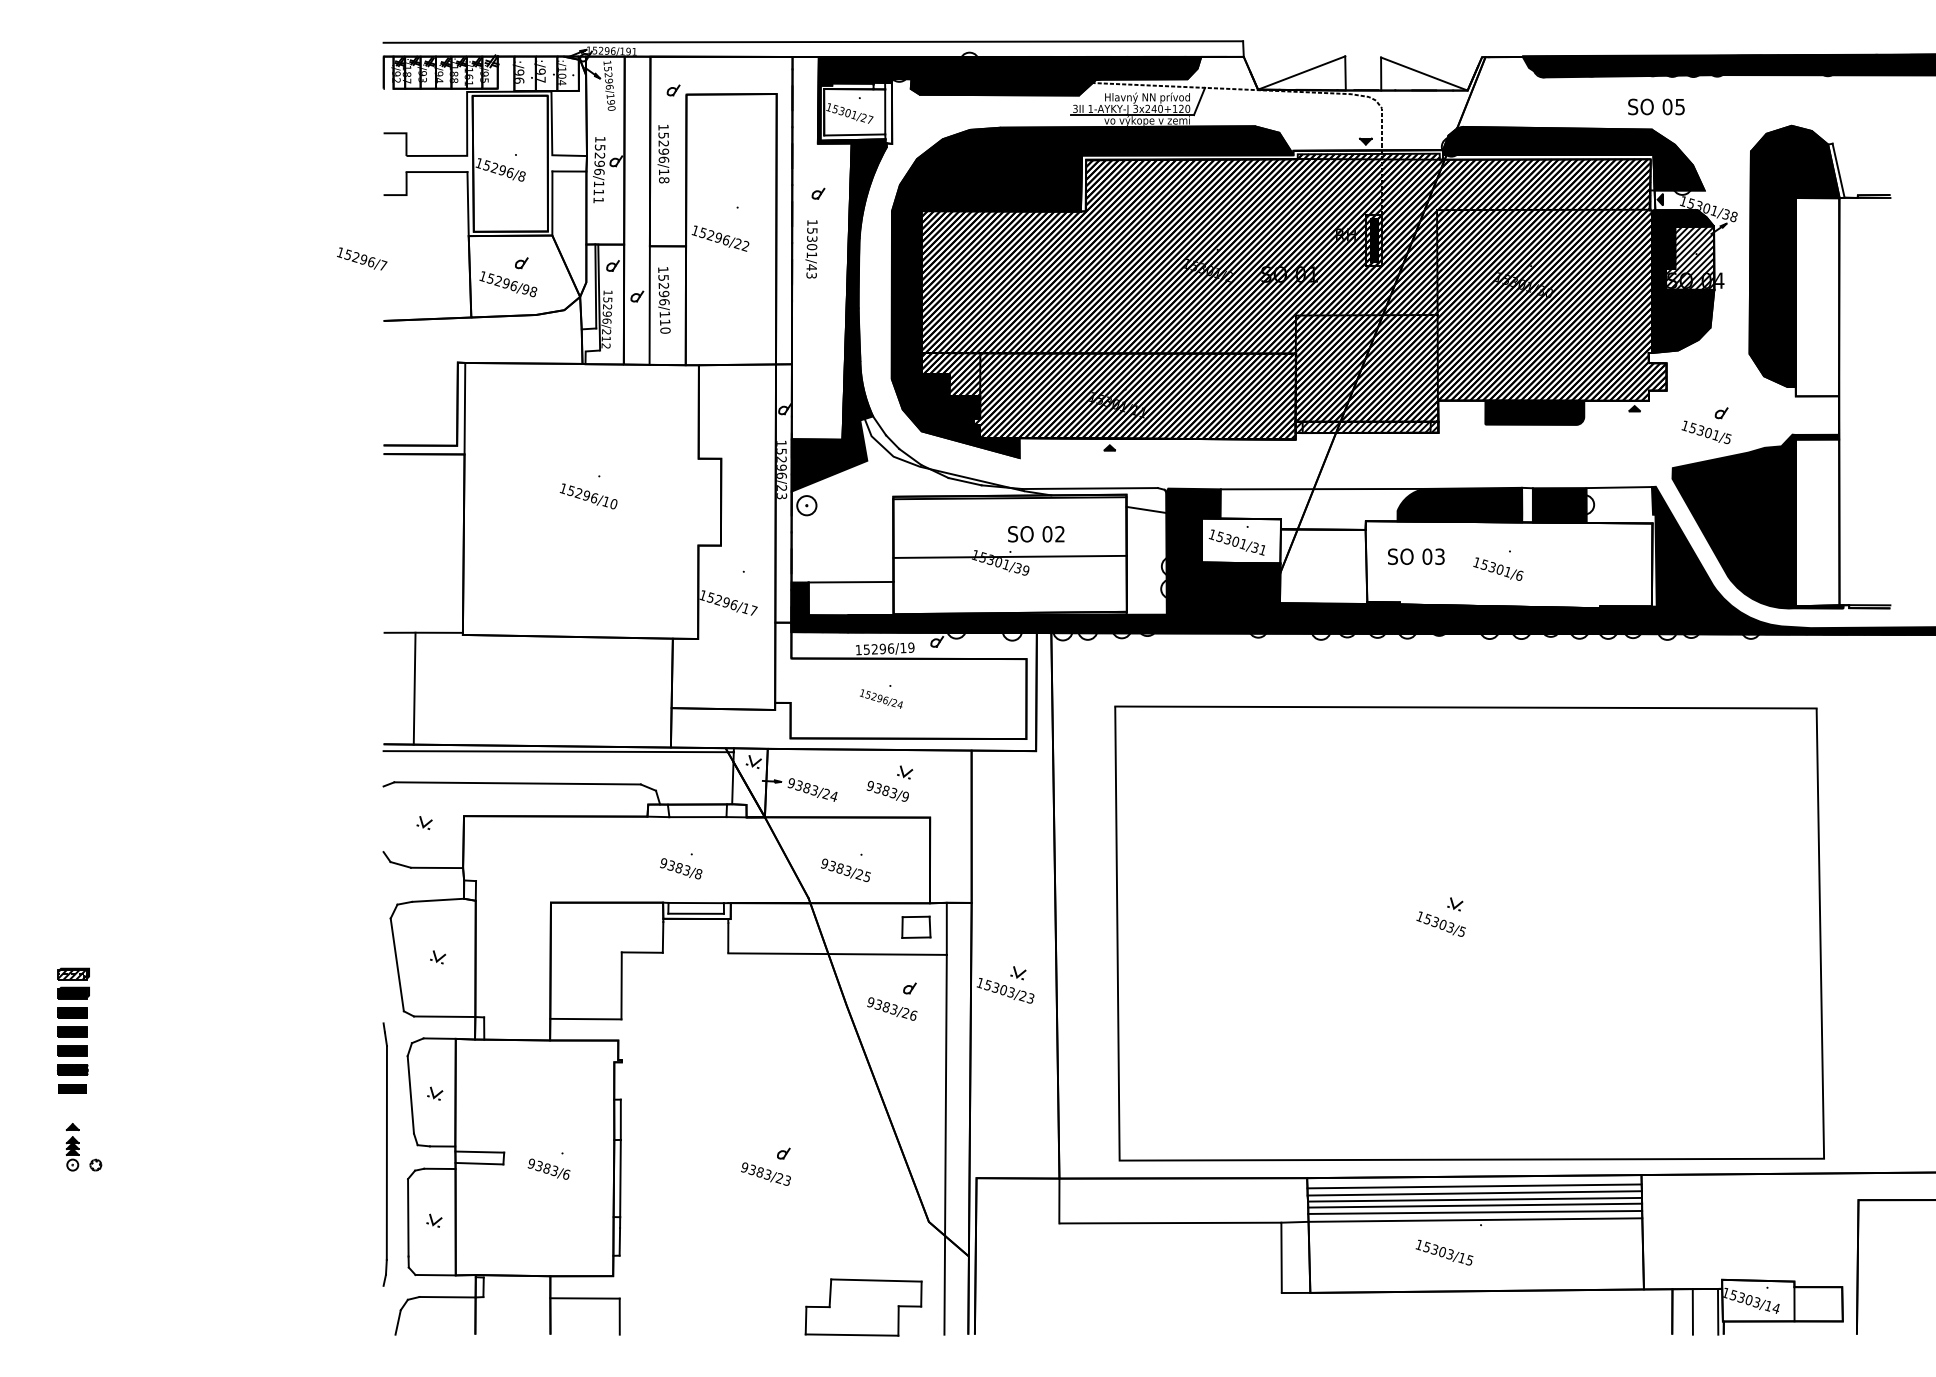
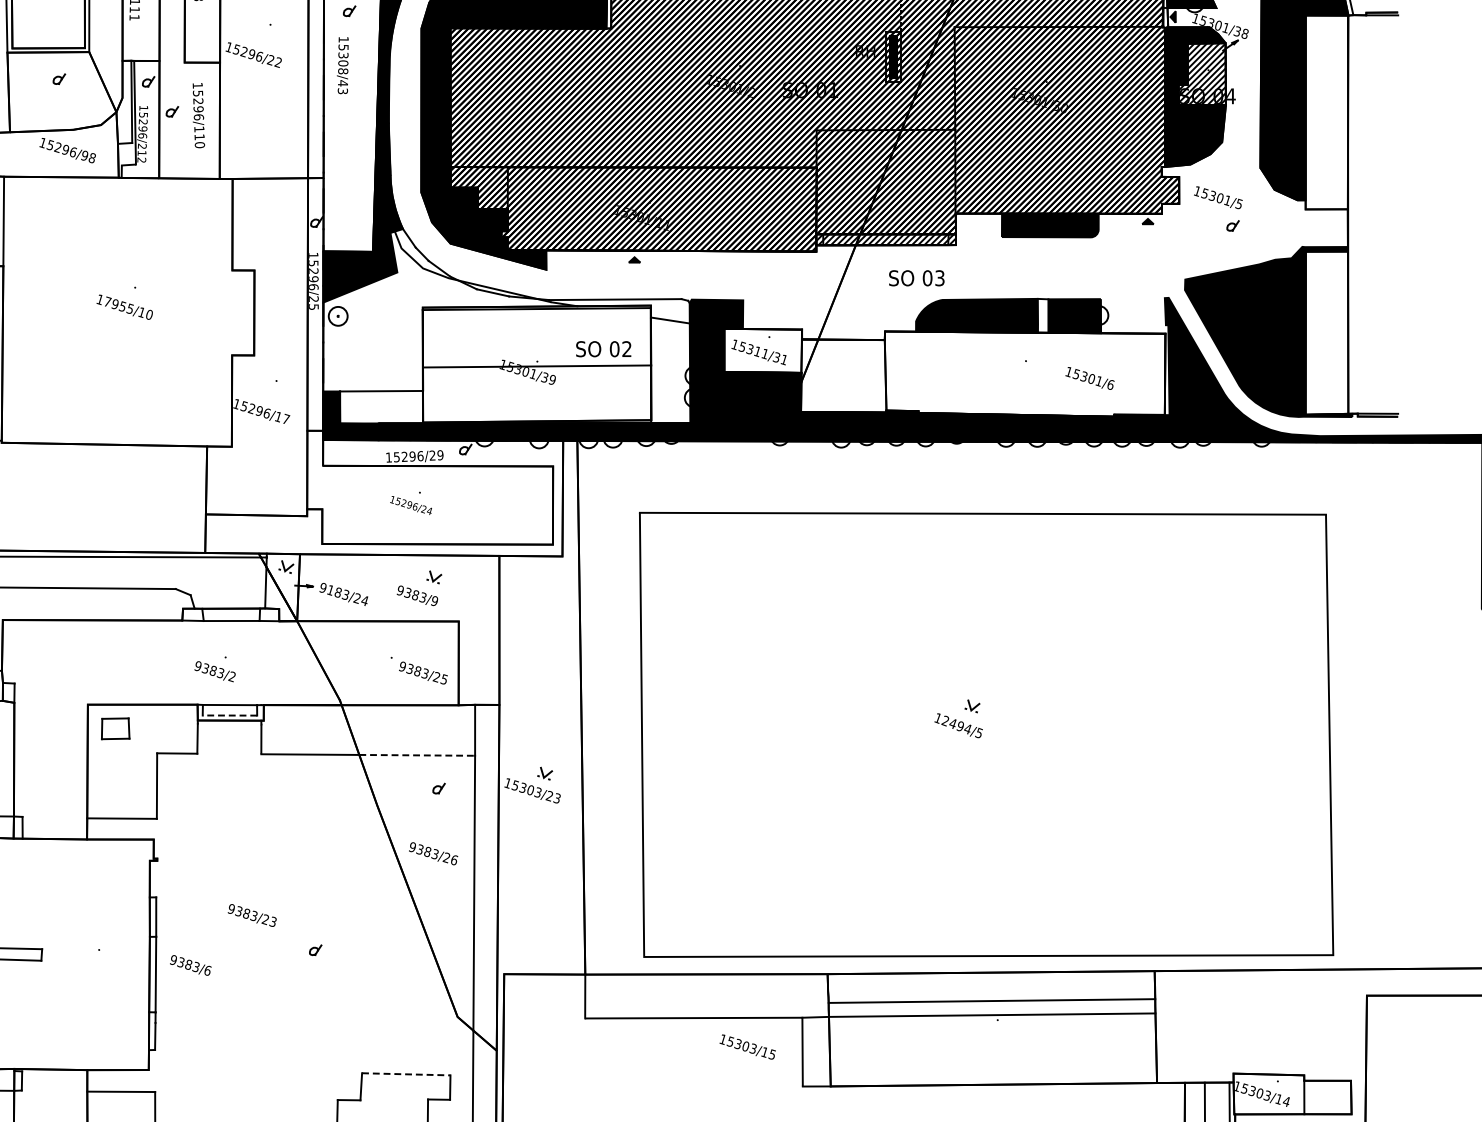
text: (811, 255) -> (342, 71), 15301/43 -> 15308/43
text: (508, 284) -> (67, 150), moved
line: (649, 305) -> (184, 120), removed
text: (1706, 431) -> (1218, 196), moved
line: (1618, 487) -> (1132, 298), removed
line: (1322, 488) -> (842, 299), removed
text: (582, 494) -> (118, 305), 15296/10 -> 17955/10
text: (782, 496) -> (314, 307), 15296/23 -> 15296/25
text: (1036, 534) -> (603, 349), moved
text: (1235, 541) -> (757, 351), 15301/31 -> 15311/31
text: (1416, 556) -> (916, 278), moved
text: (1498, 568) -> (1090, 377), moved
text: (903, 647) -> (432, 455), 15296/19 -> 15296/29
text: (798, 785) -> (330, 590), 9383/24 -> 9183/24
text: (845, 869) -> (422, 672), moved
text: (698, 873) -> (232, 676), 9383/8 -> 9383/2
line: (696, 913) -> (230, 715), solid -> dashed
text: (1438, 922) -> (956, 724), 15303/5 -> 12494/5
part: (916, 926) -> (115, 727), moved
line: (888, 954) -> (418, 755), solid -> dashed
text: (892, 1008) -> (433, 853), moved
text: (548, 1168) -> (190, 964), moved
text: (765, 1173) -> (251, 914), moved
line: (1474, 1186) -> (991, 982), removed
line: (1474, 1193) -> (991, 989), removed
line: (1474, 1199) -> (991, 995), removed
line: (1475, 1211) -> (992, 1006), removed
text: (1444, 1252) -> (747, 1046), moved
line: (876, 1280) -> (406, 1074), solid -> dashed

